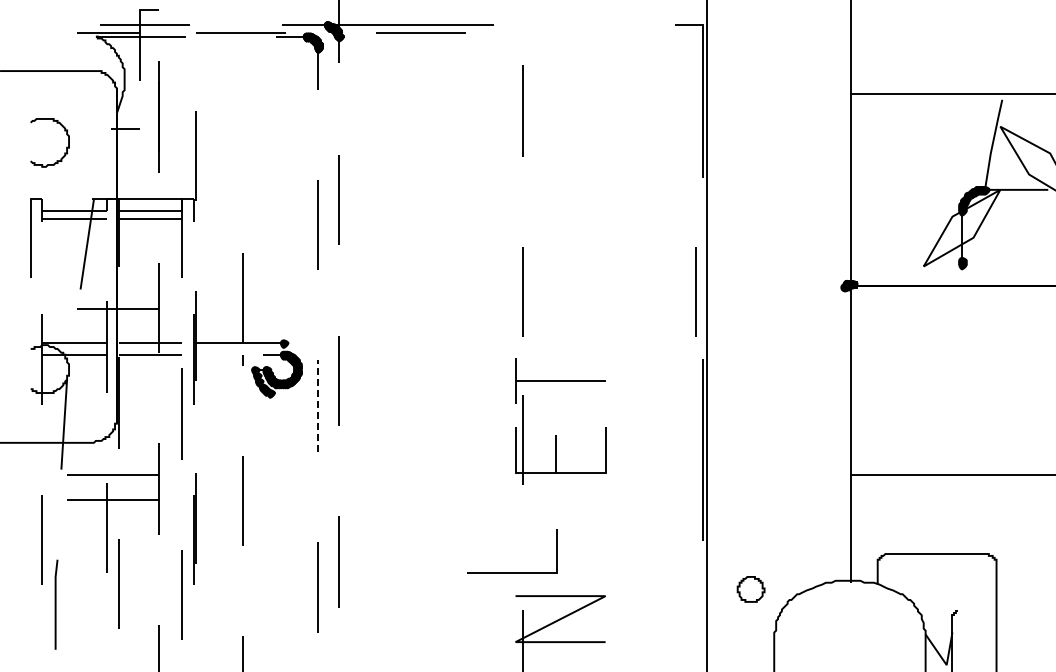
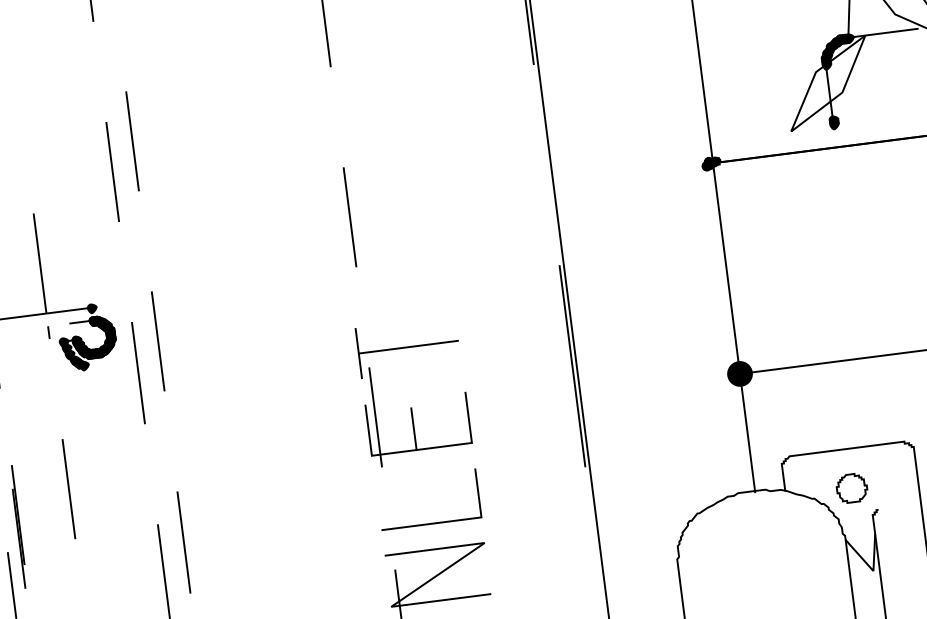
line: (695, 291) -> (541, 191), removed
line: (318, 406) -> (138, 373), dashed -> solid
part: (556, 435) -> (412, 408), moved
fill: (850, 474) -> (739, 373), added
line: (512, 572) -> (432, 522), moved
part: (750, 589) -> (851, 488), moved

